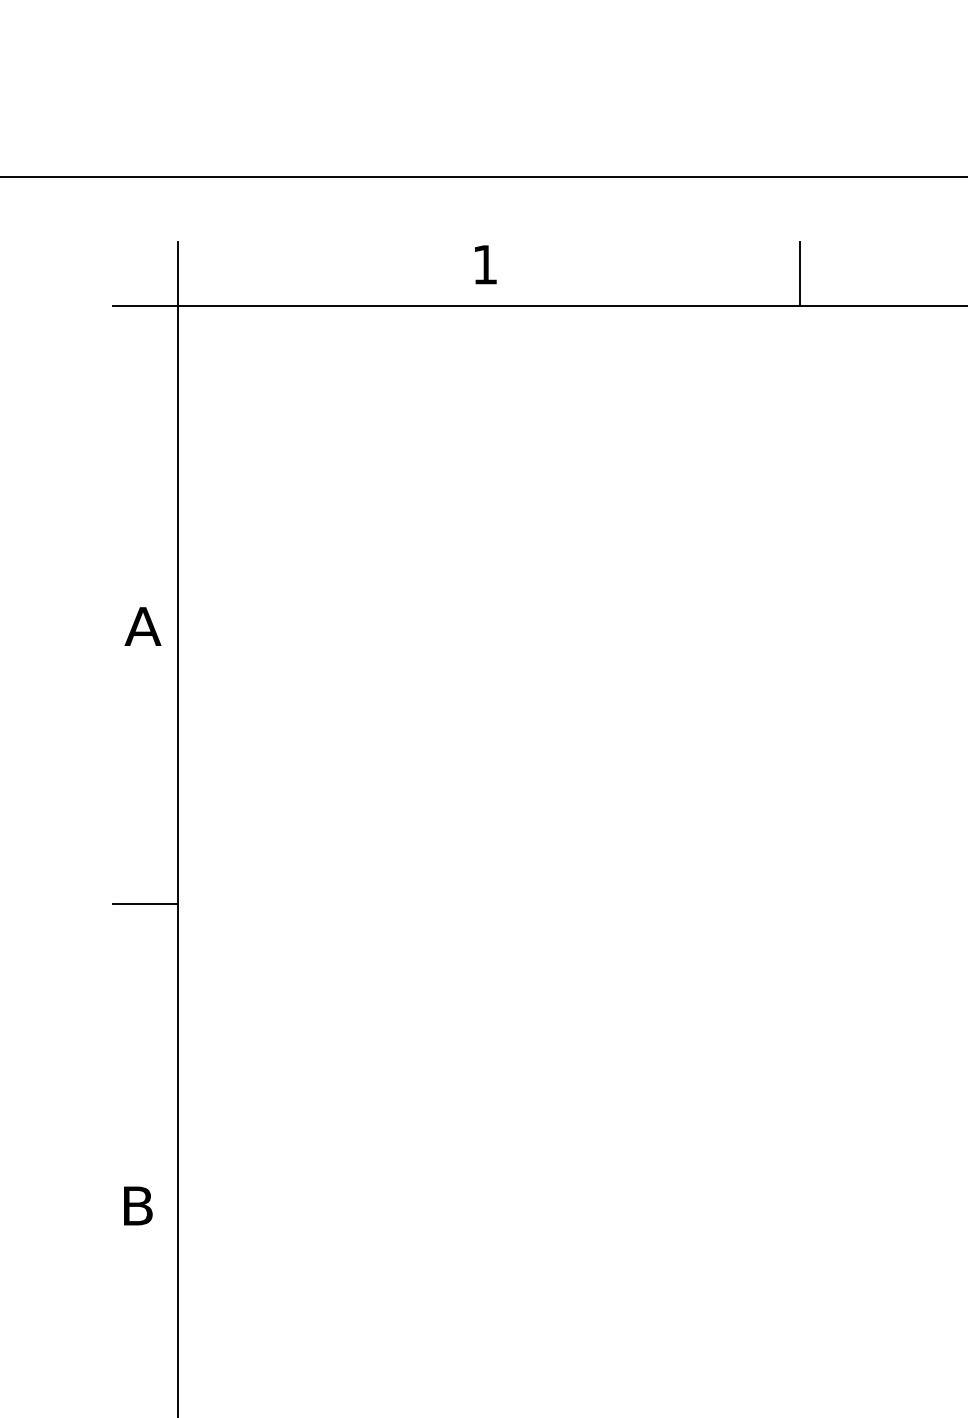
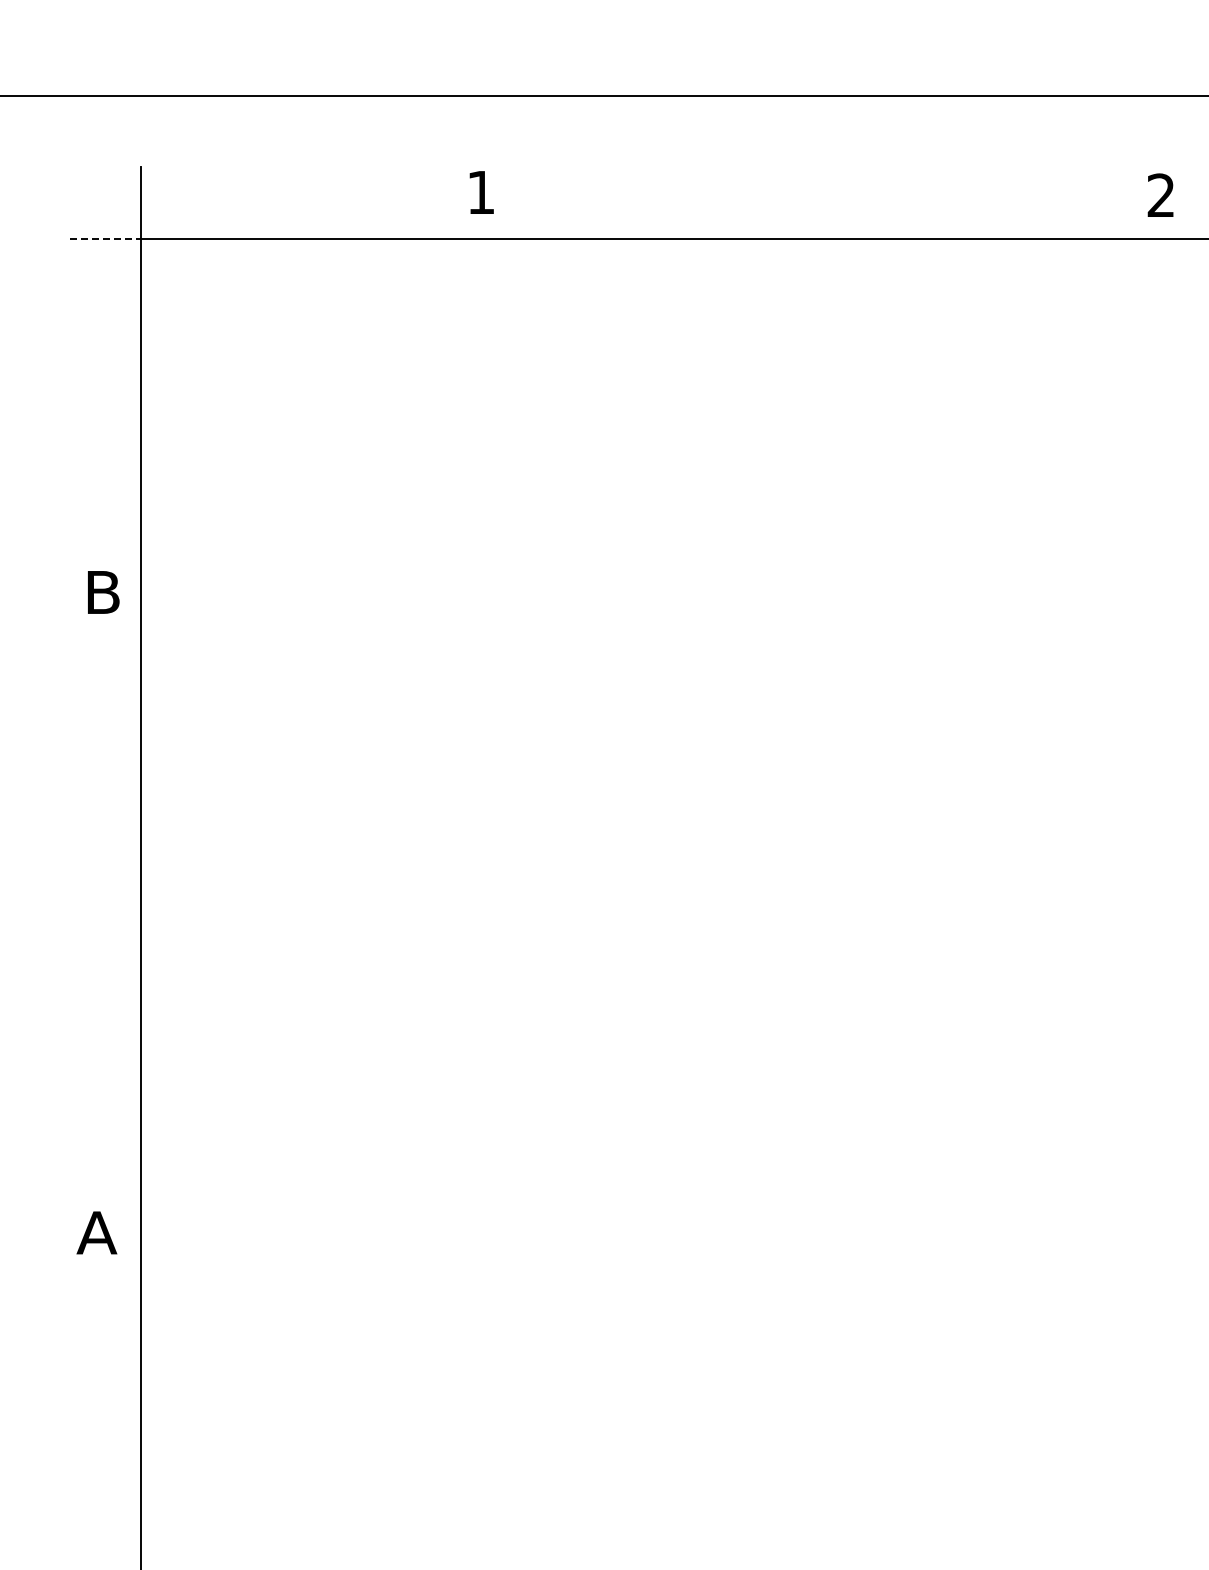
line: (800, 273) -> (829, 202), removed
line: (145, 306) -> (105, 238), solid -> dashed
text: (142, 626) -> (102, 592), A -> B
line: (145, 903) -> (105, 898), removed
text: (137, 1205) -> (96, 1232), B -> A

